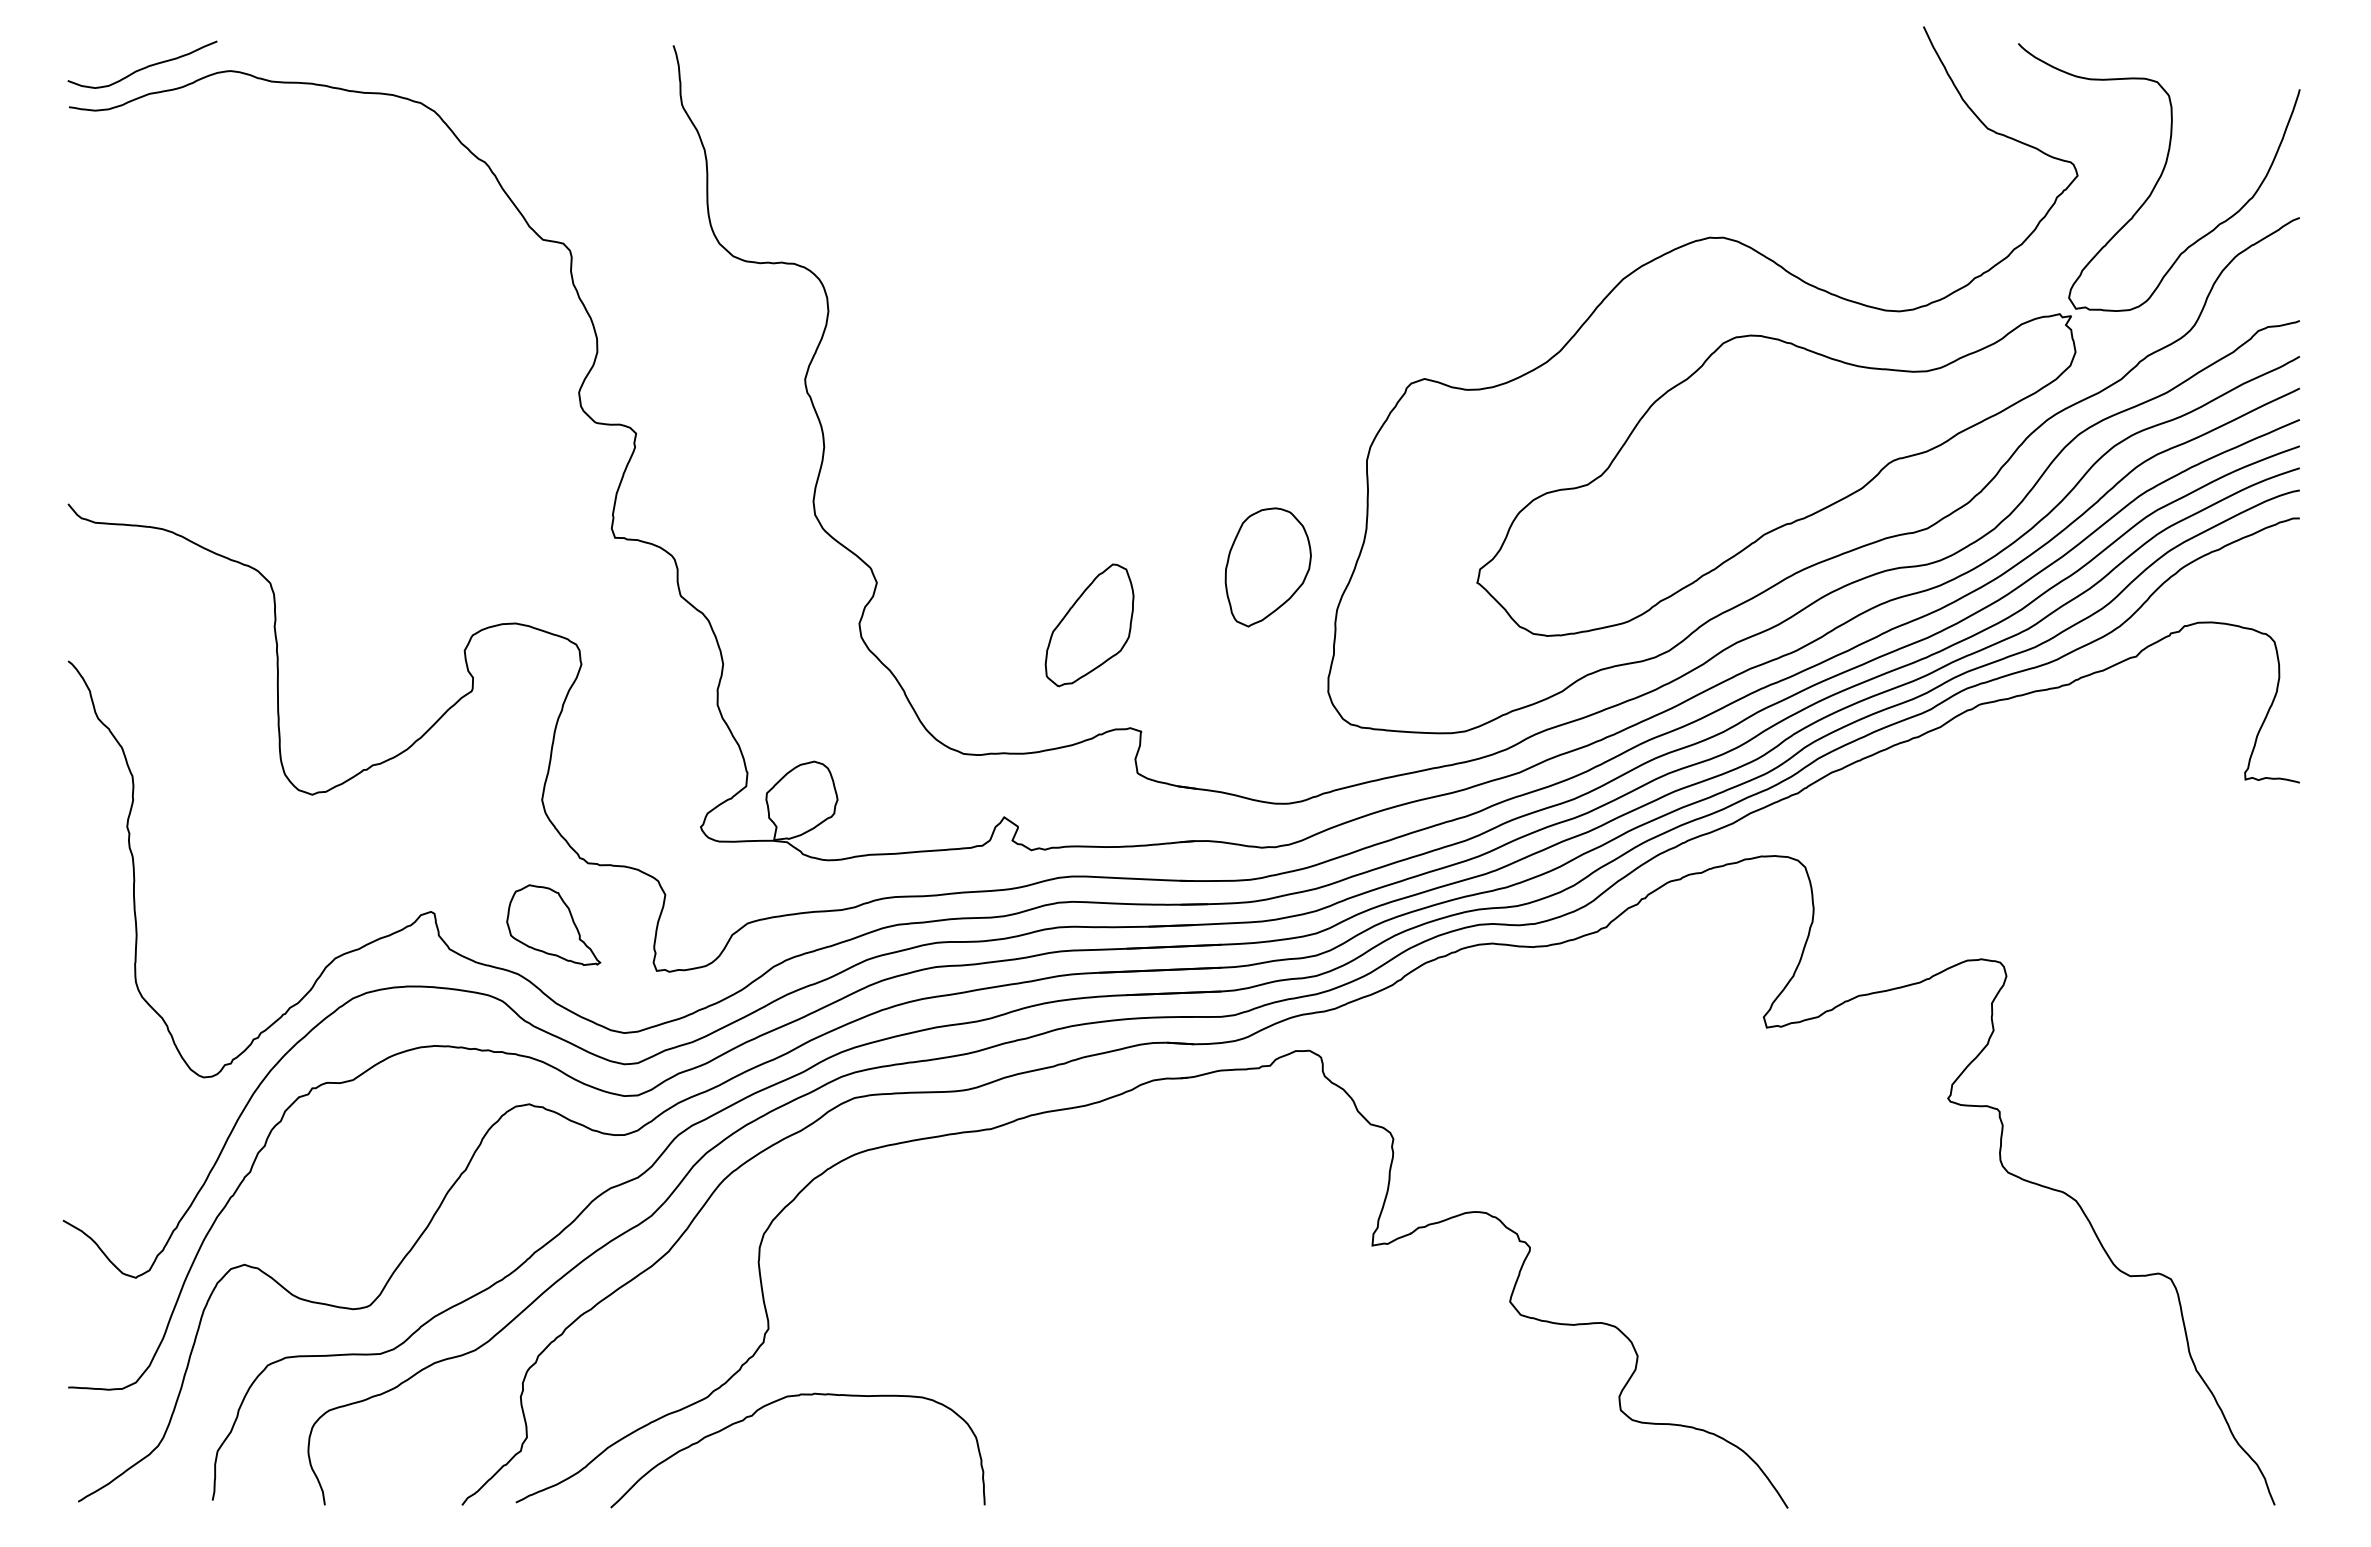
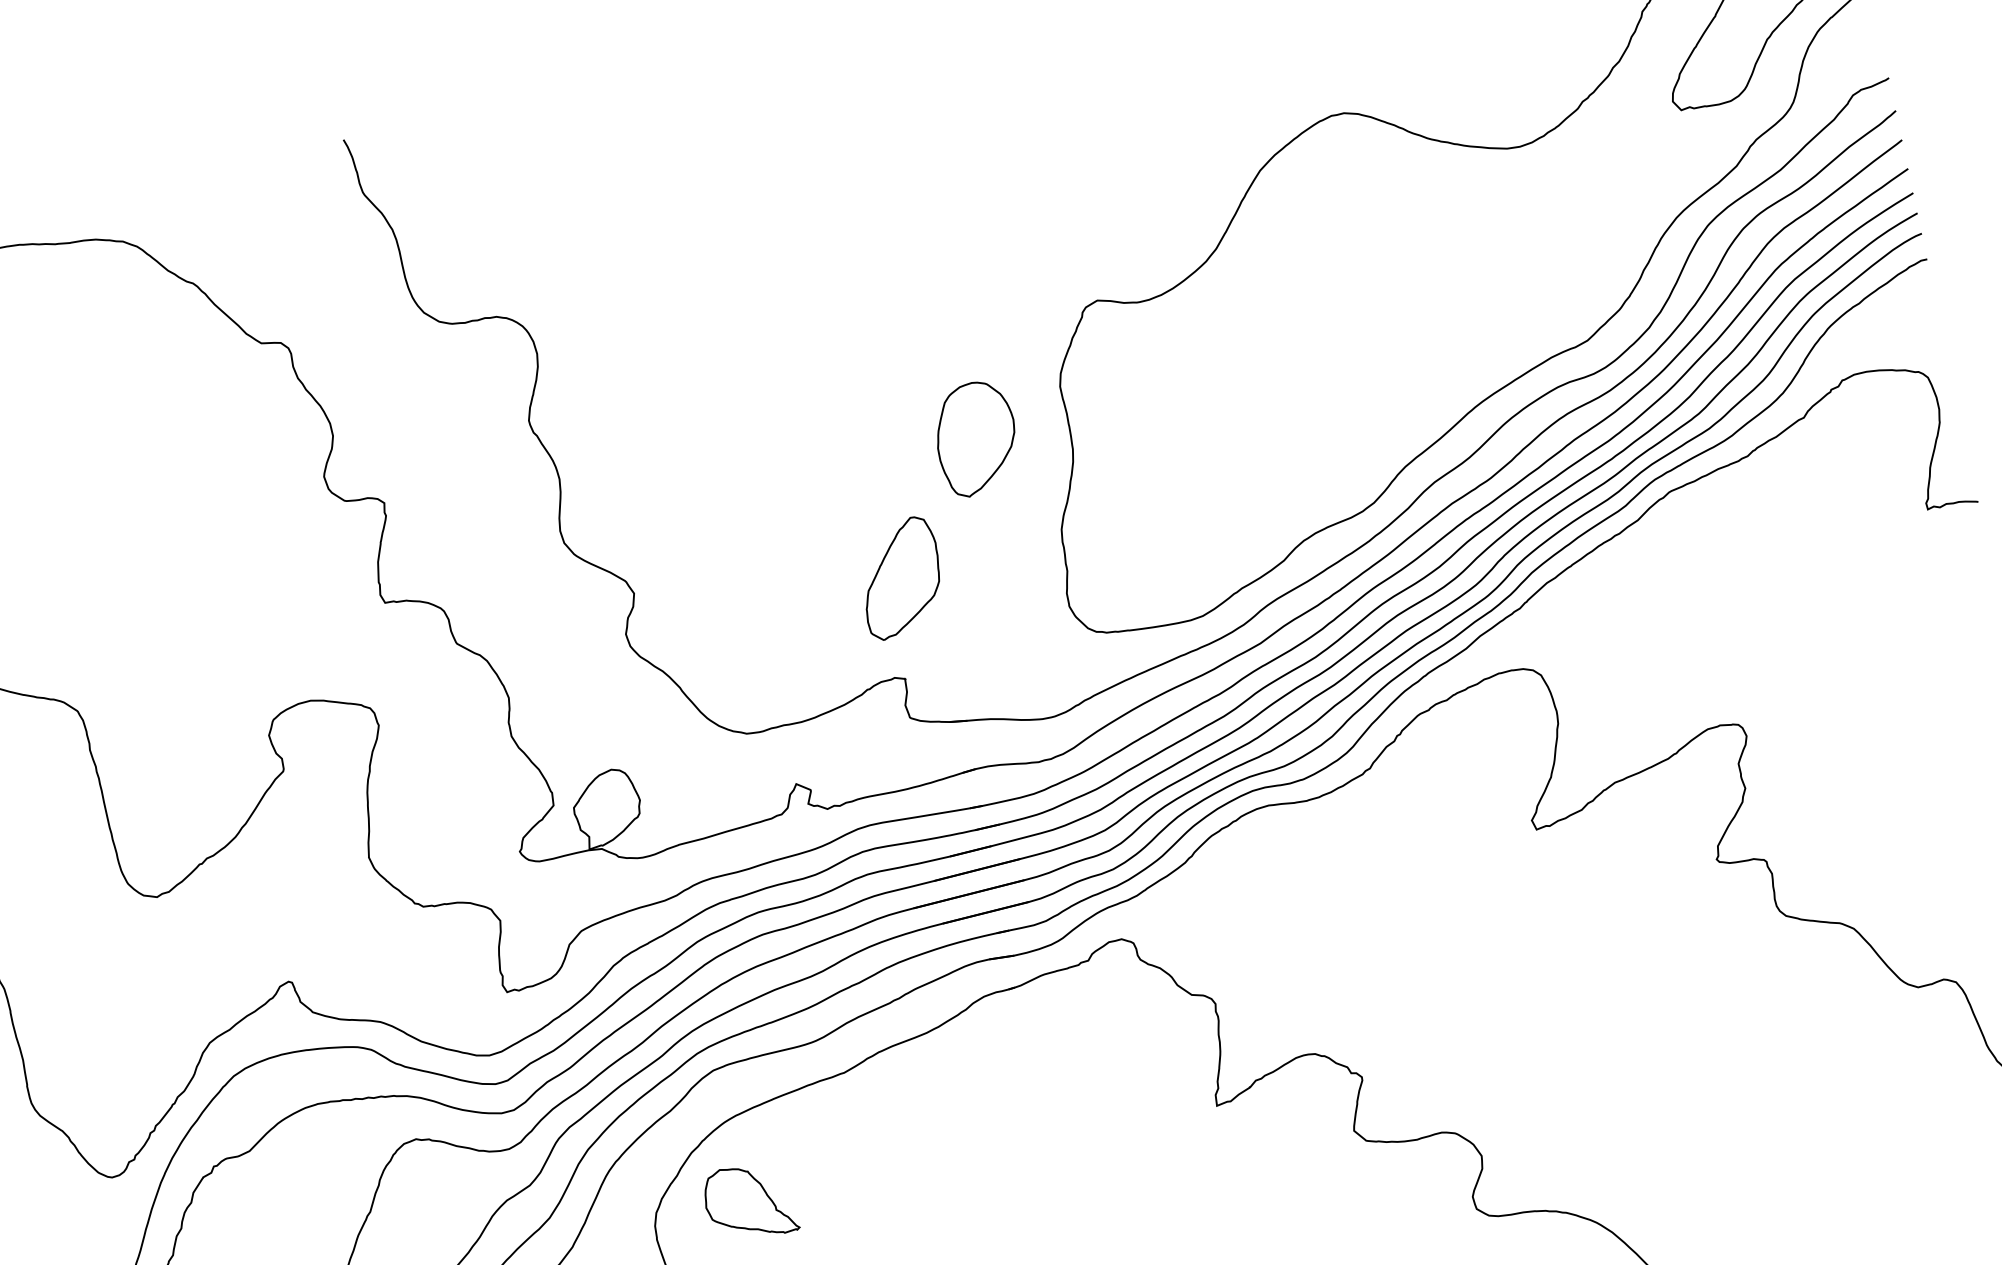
part: (1776, 474) -> (1438, 320), removed
part: (1267, 567) -> (975, 438), moved
part: (1089, 625) -> (900, 578), moved
part: (553, 924) -> (749, 1201), moved

